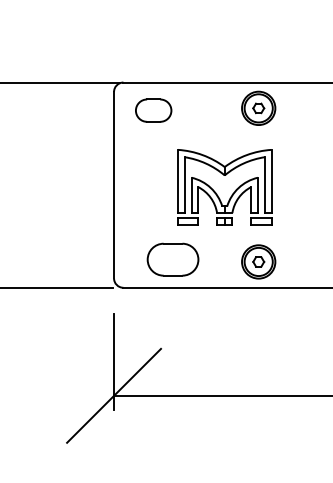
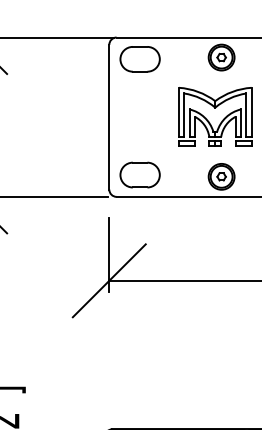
part: (152, 110) -> (139, 59), size x1.43
part: (234, 190) -> (222, 119), moved
part: (172, 258) -> (139, 174), moved

